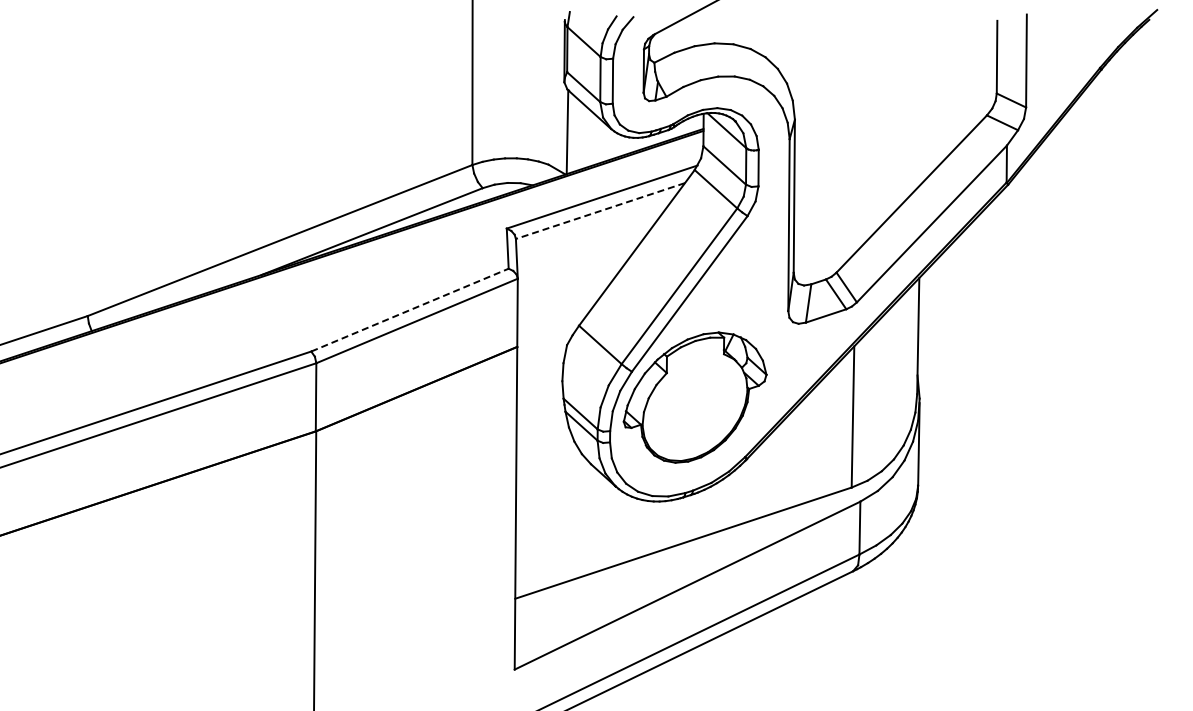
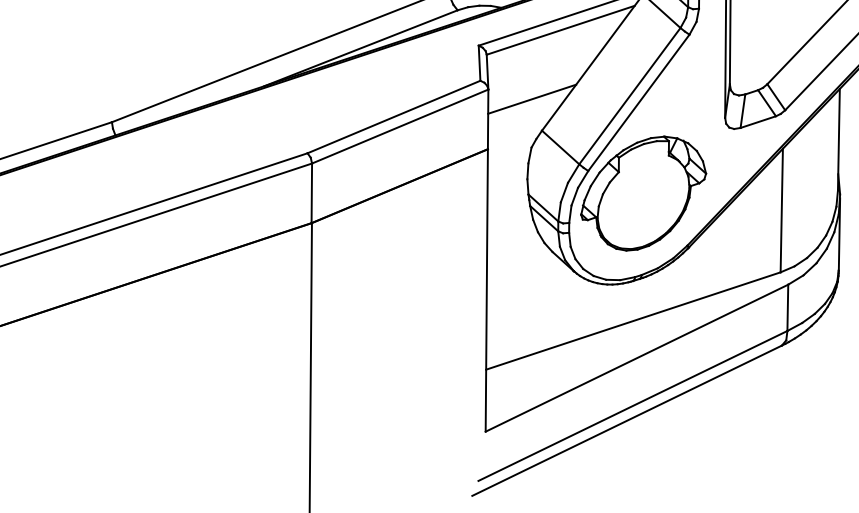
line: (600, 211) -> (560, 30), dashed -> solid
line: (567, 289) -> (531, 98), added
line: (410, 309) -> (394, 116), dashed -> solid

